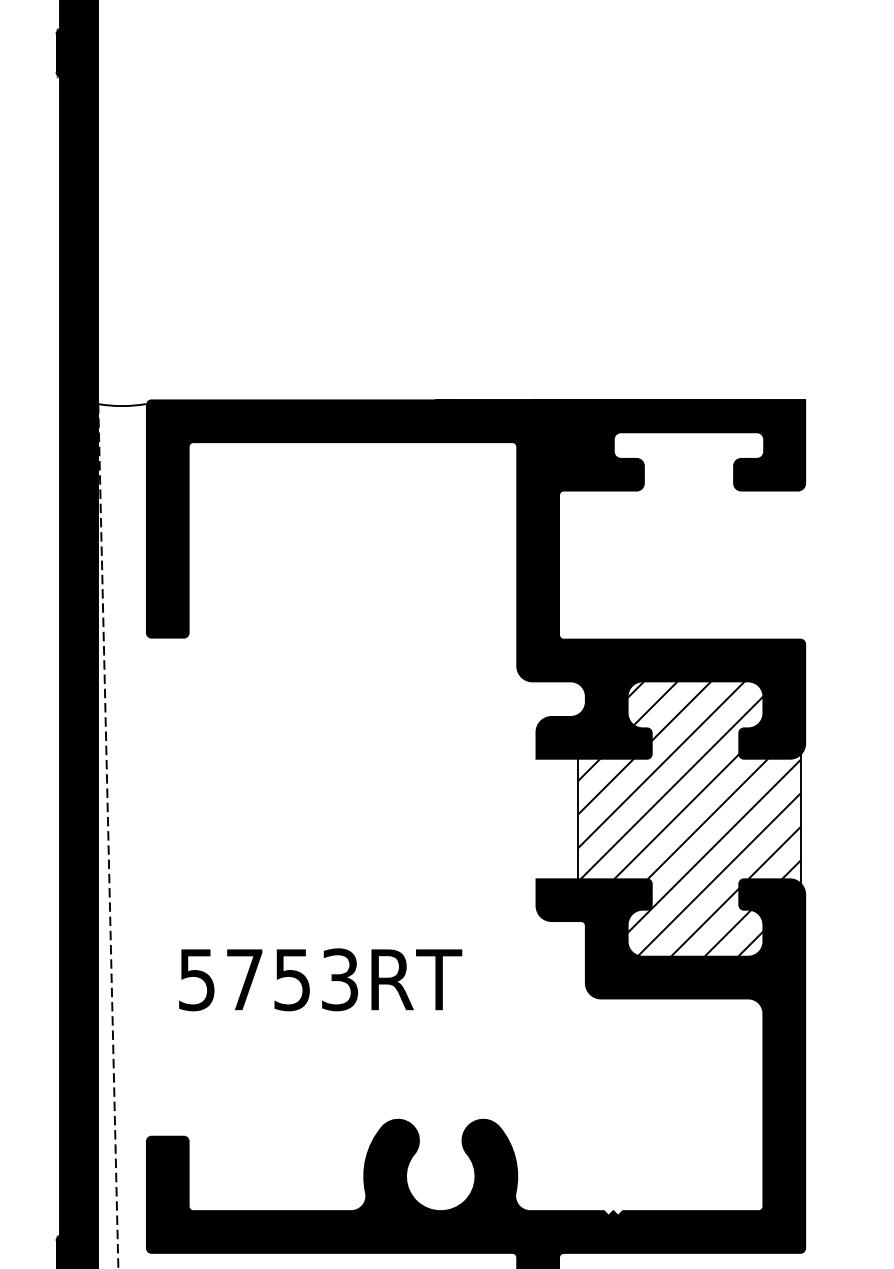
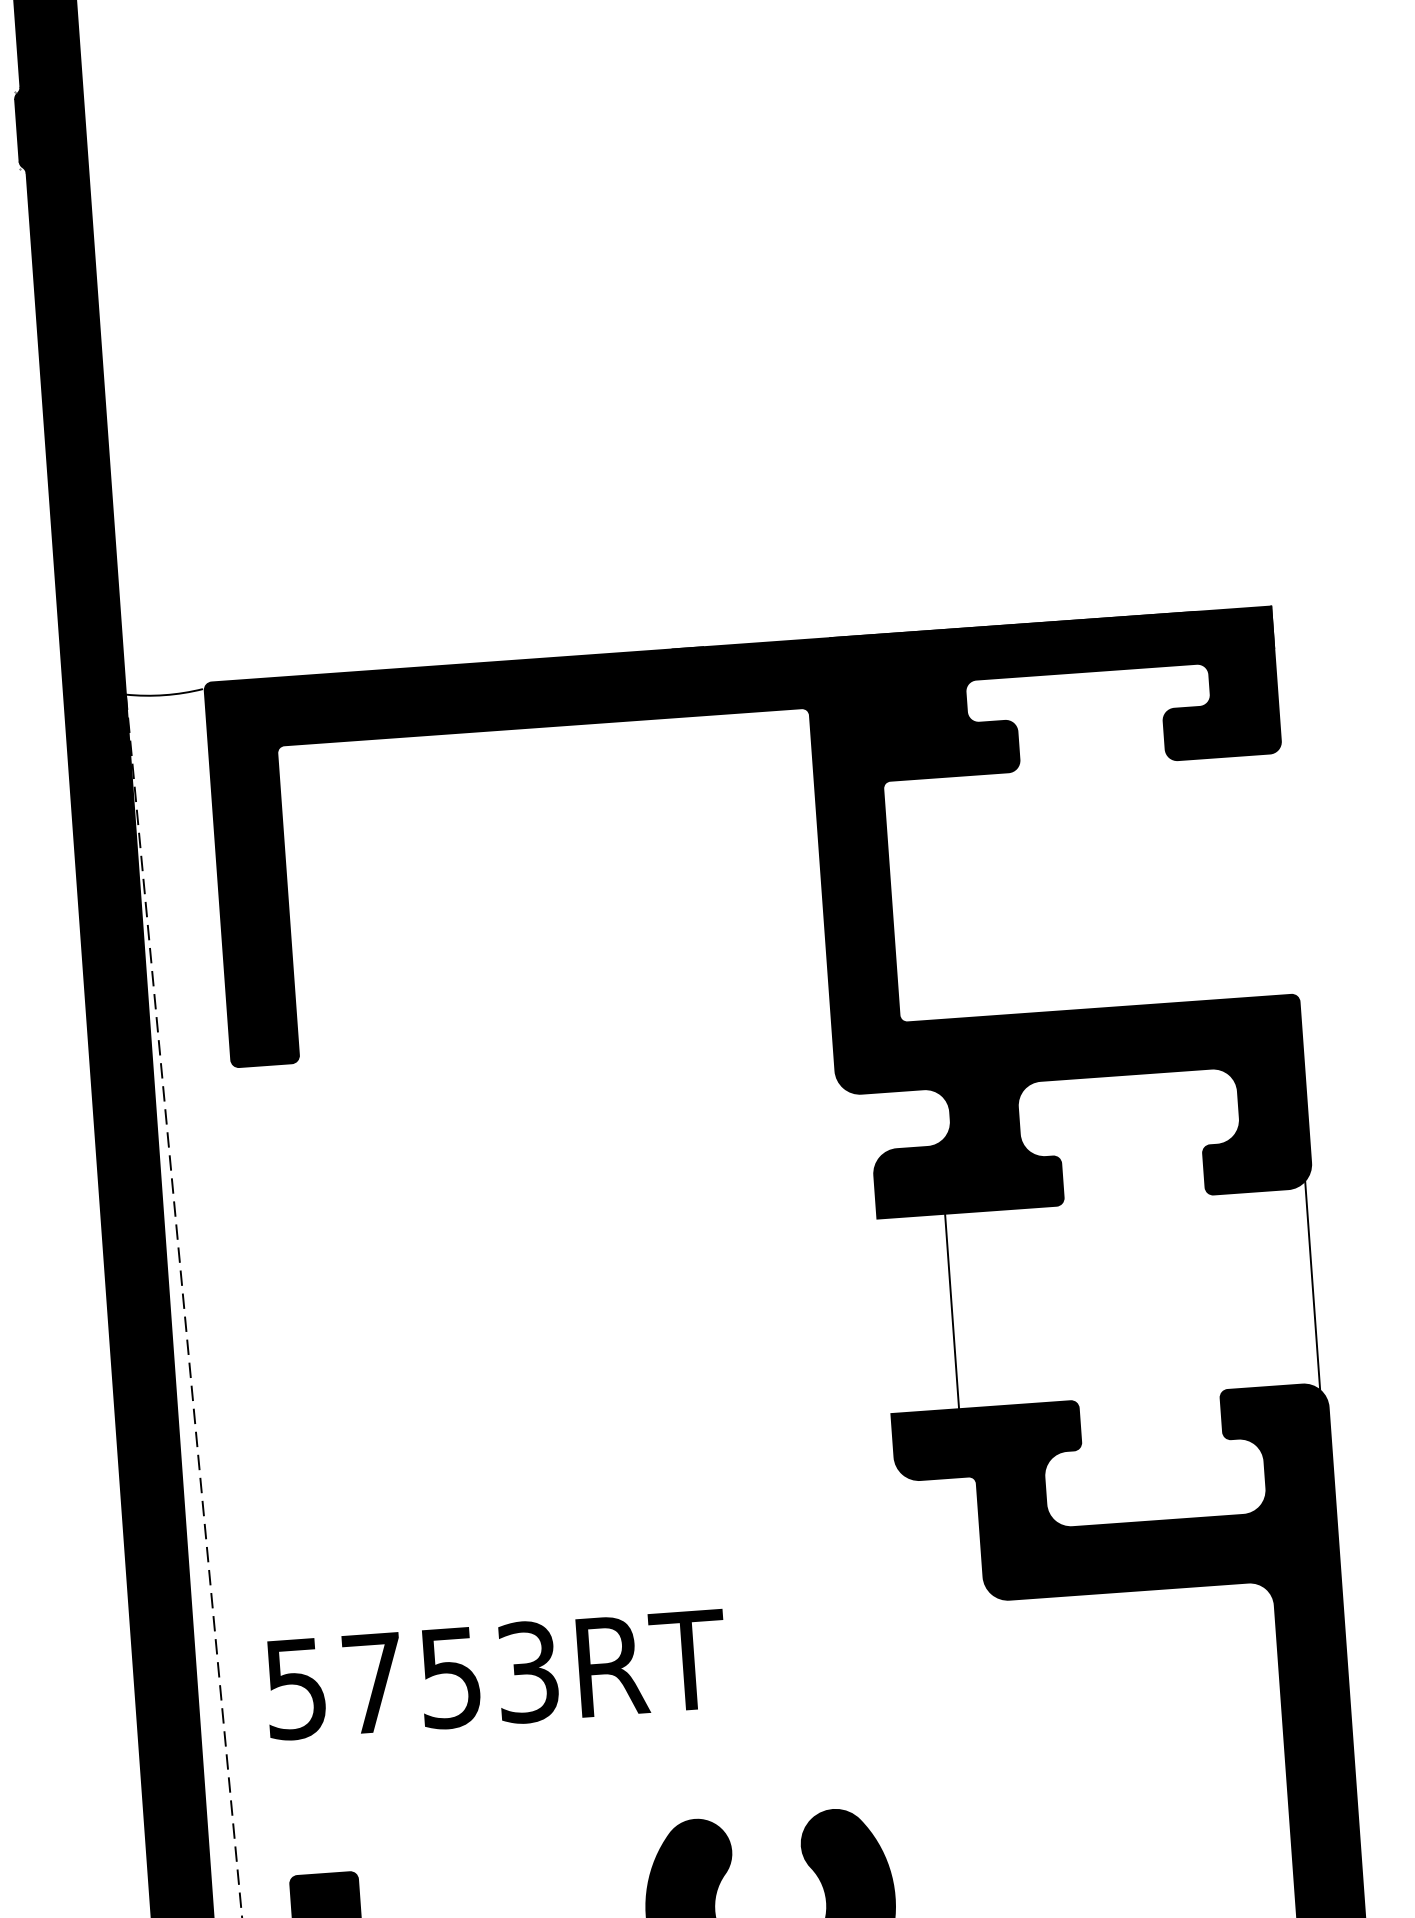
hatch: (689, 818) -> (1132, 1297), removed
text: (320, 979) -> (496, 1674), moved

